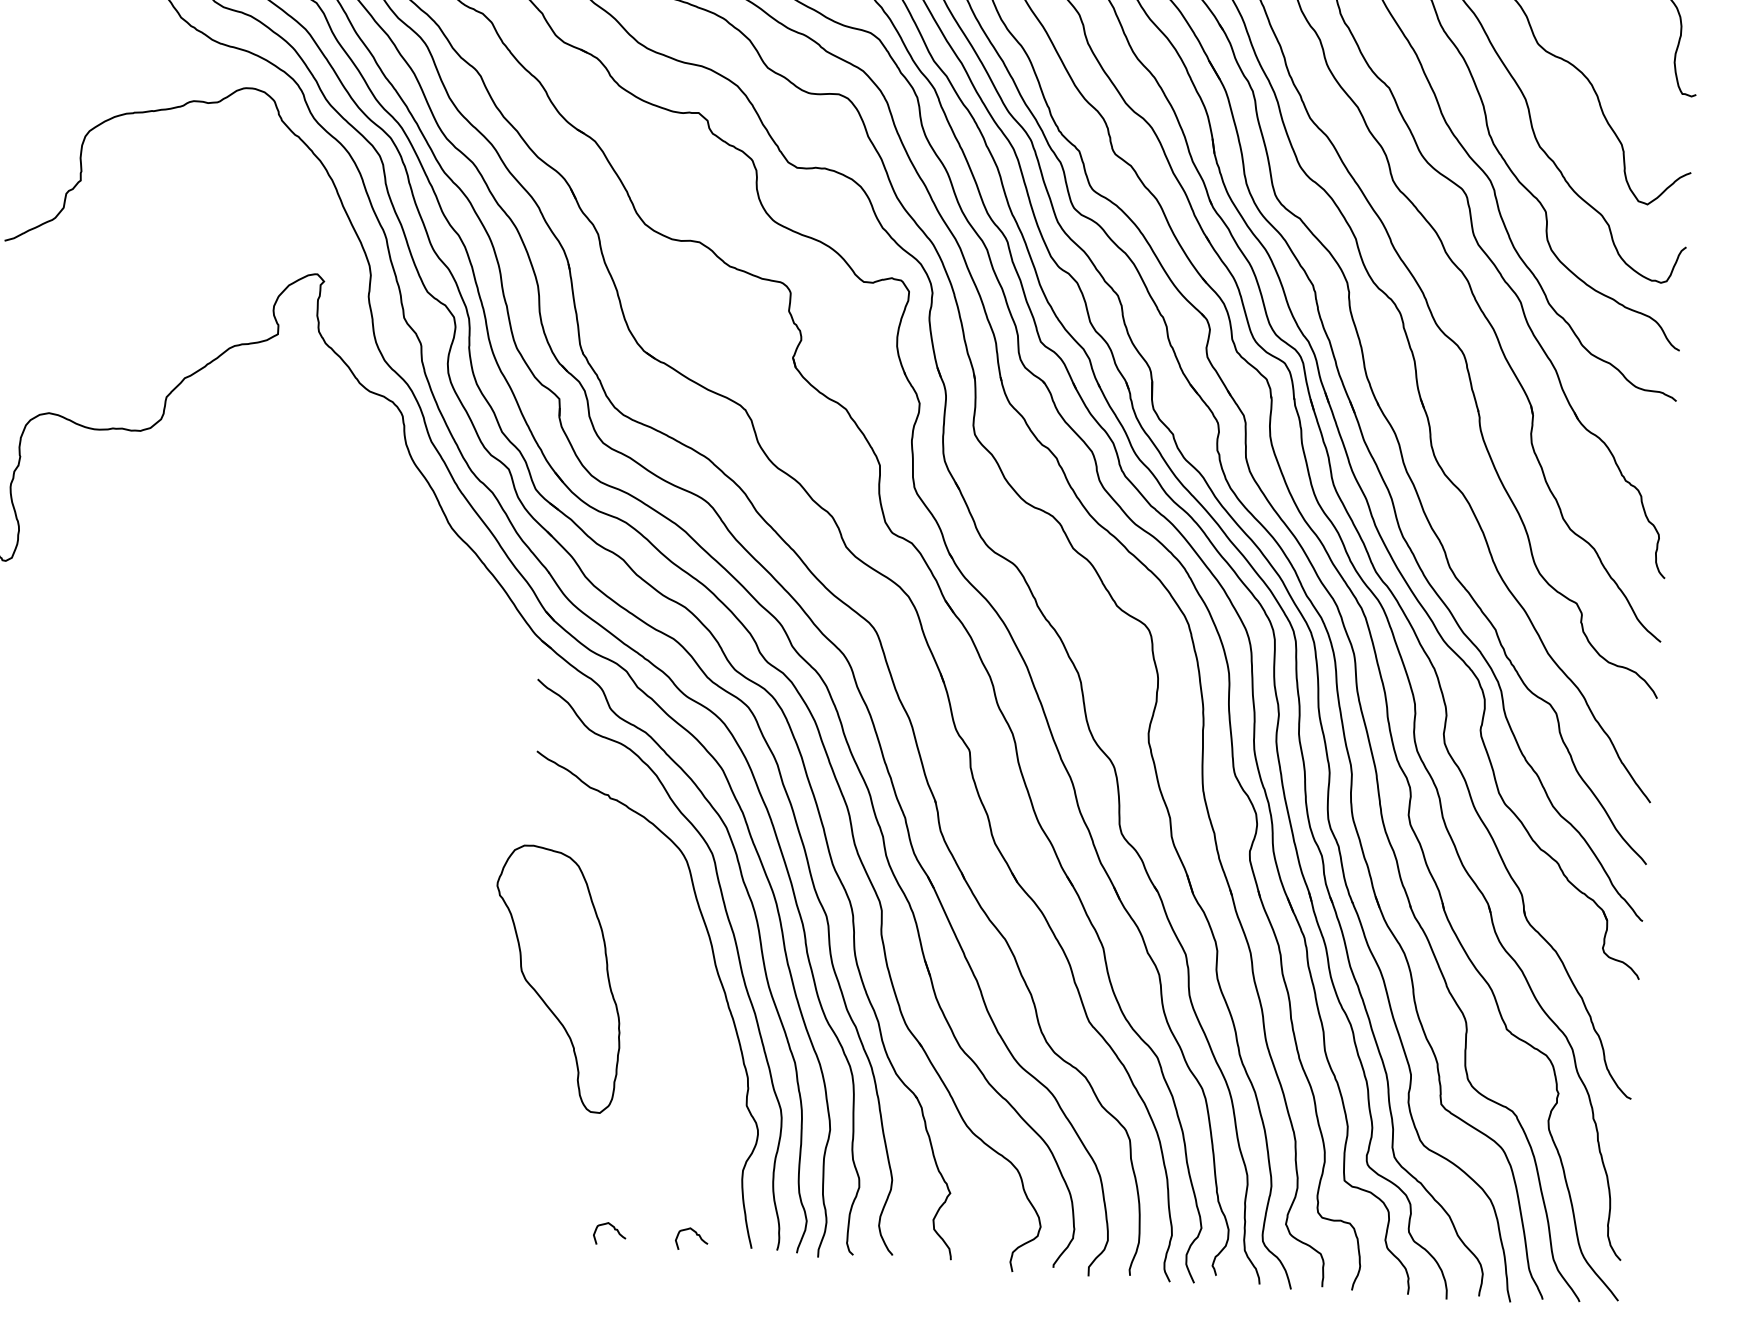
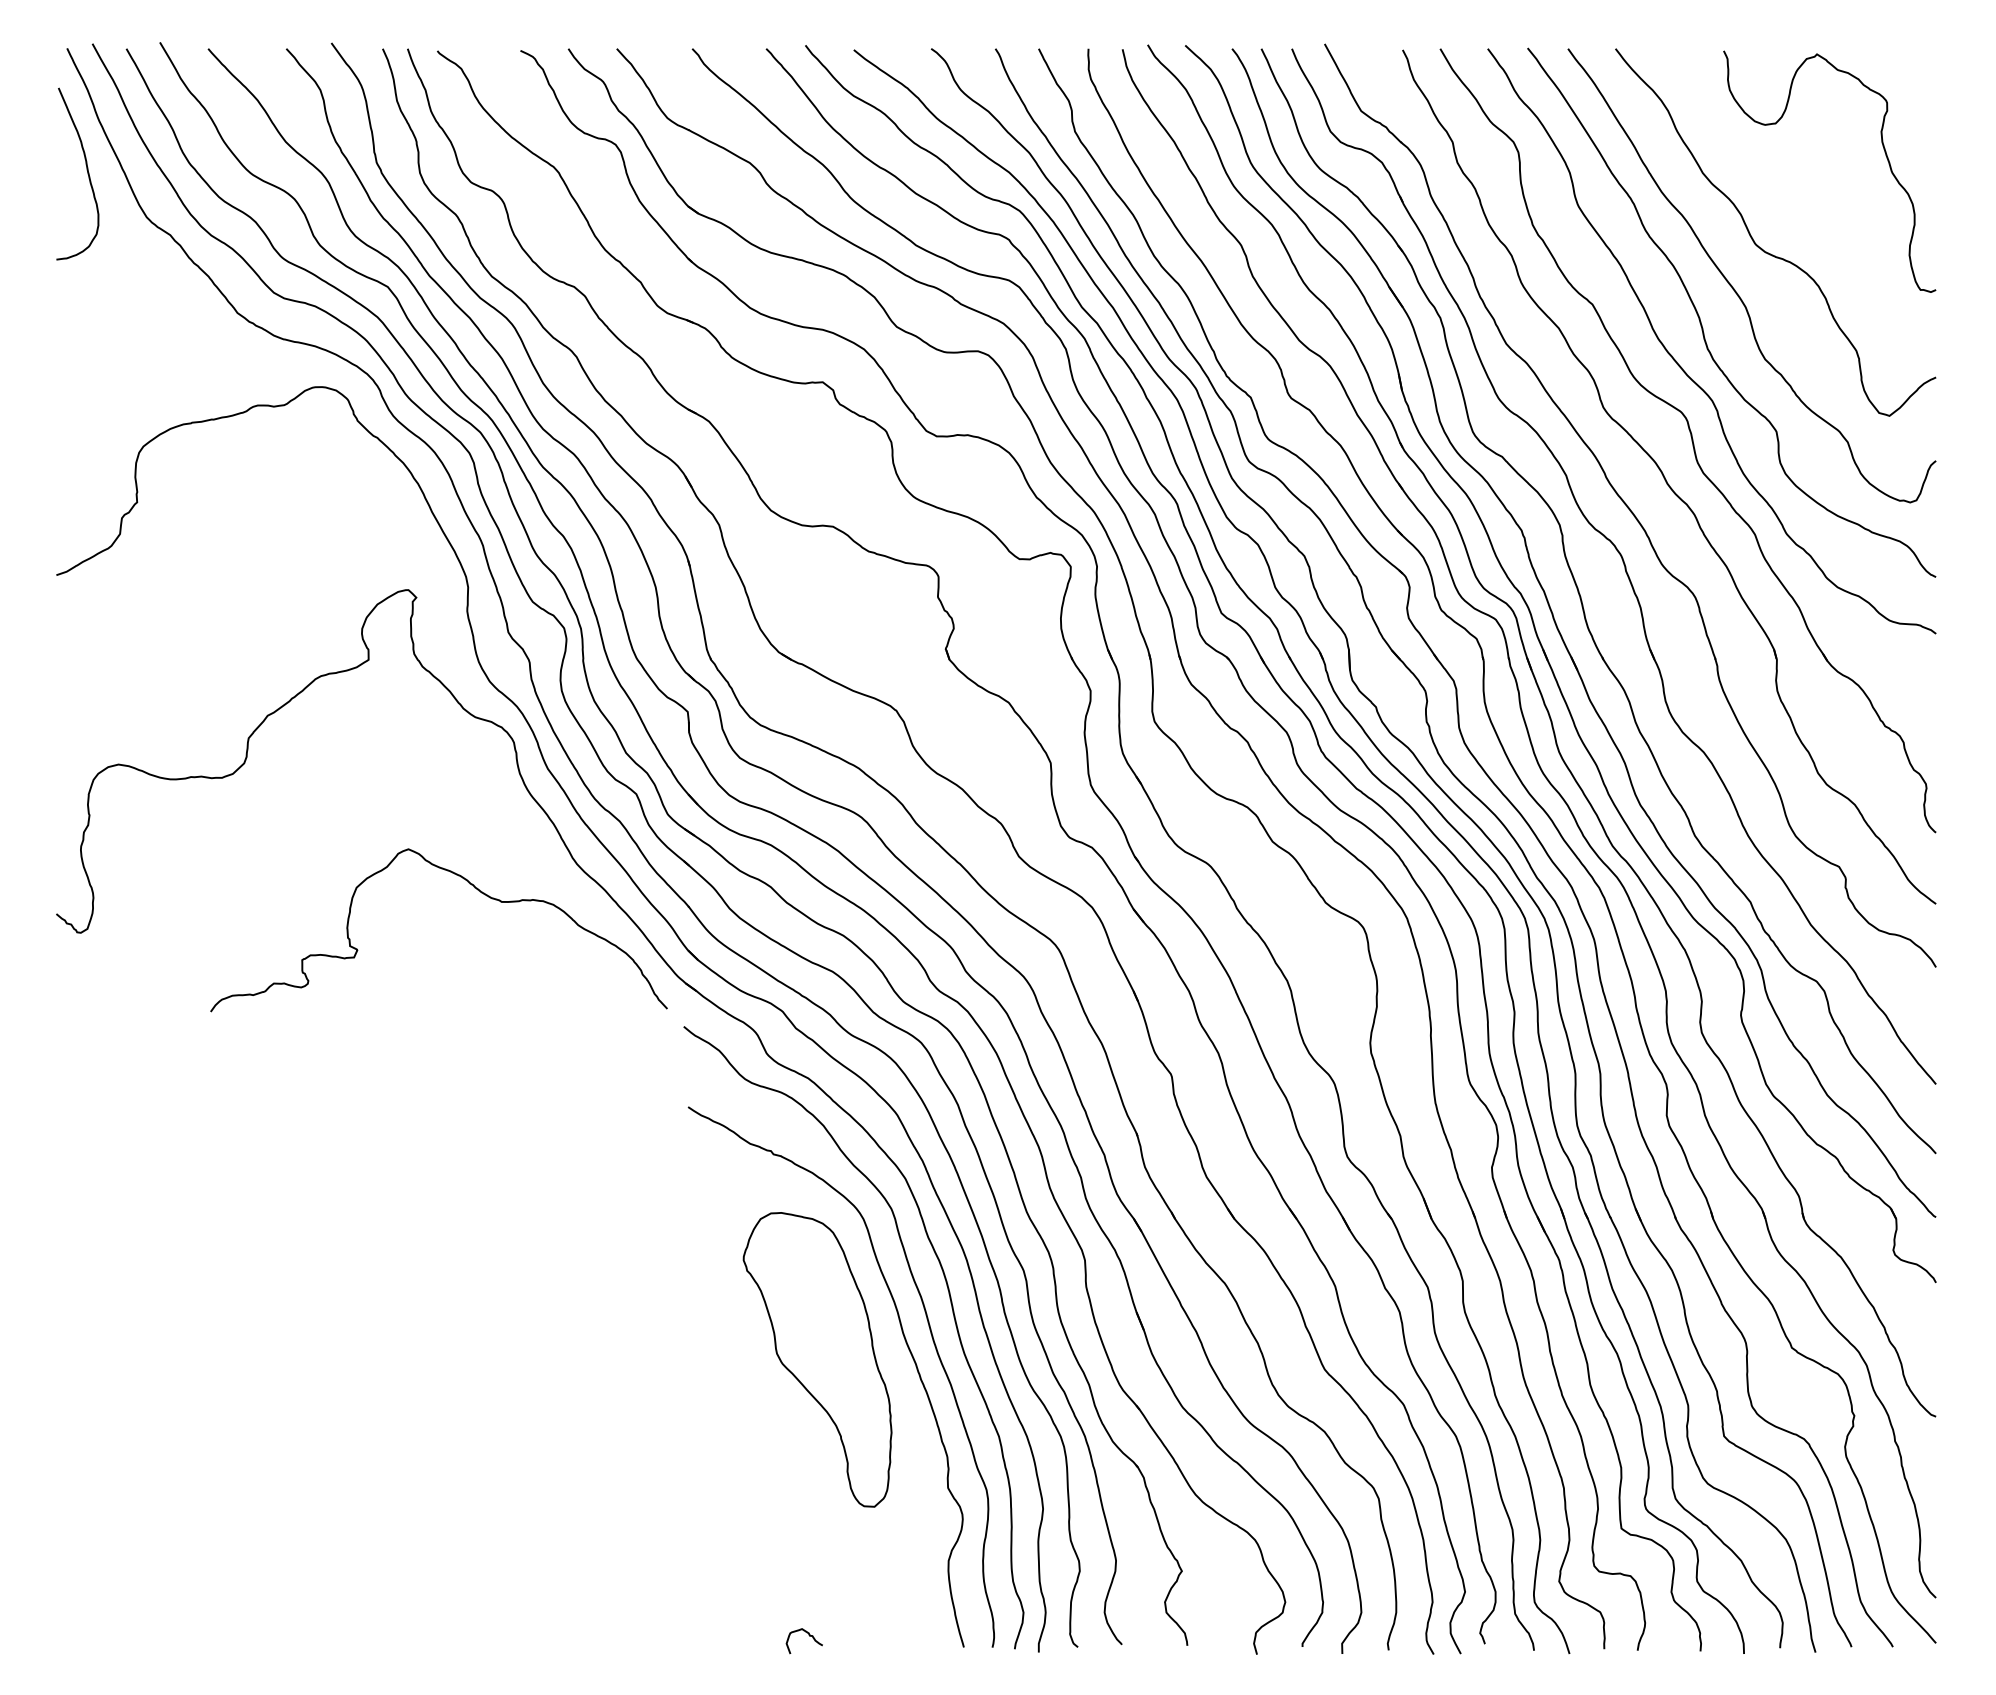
curve: (359, 544) -> (474, 888), added
part: (557, 978) -> (817, 1359), moved
curve: (695, 1234) -> (900, 1635), removed

